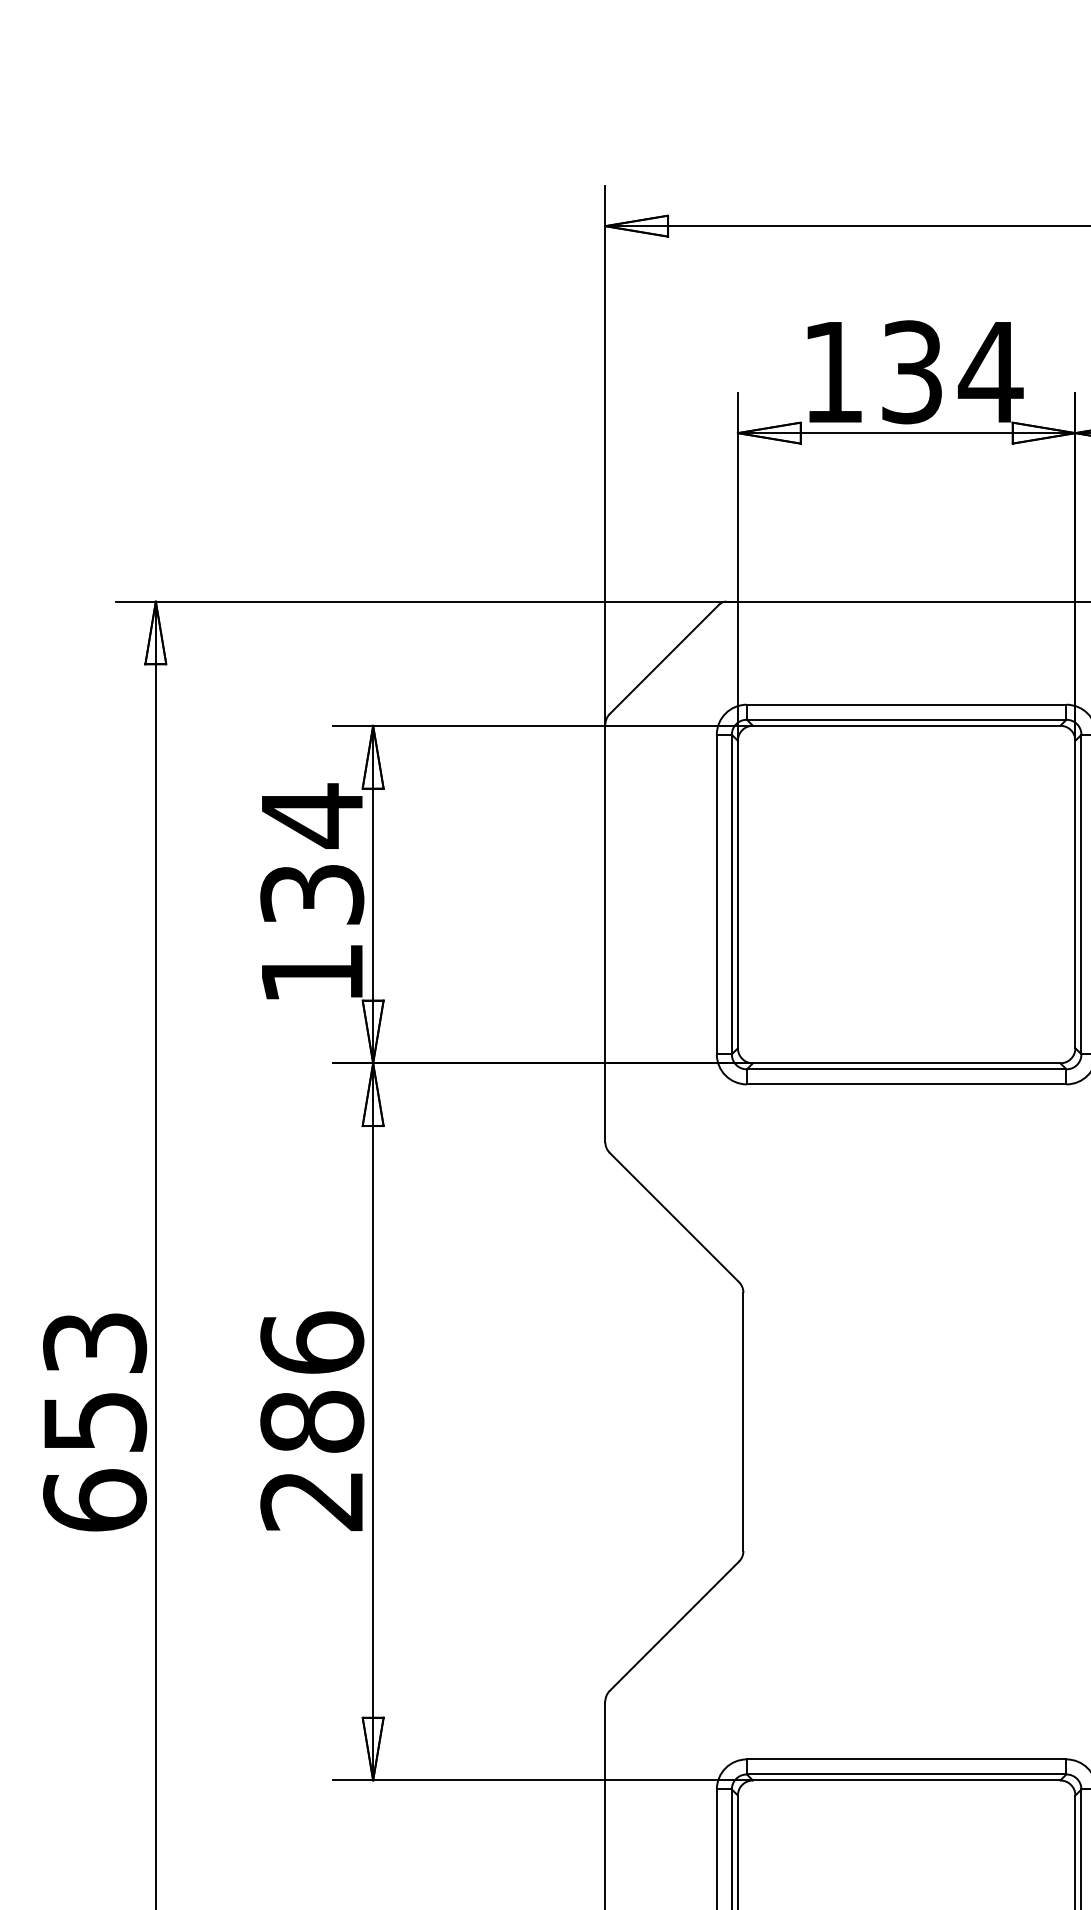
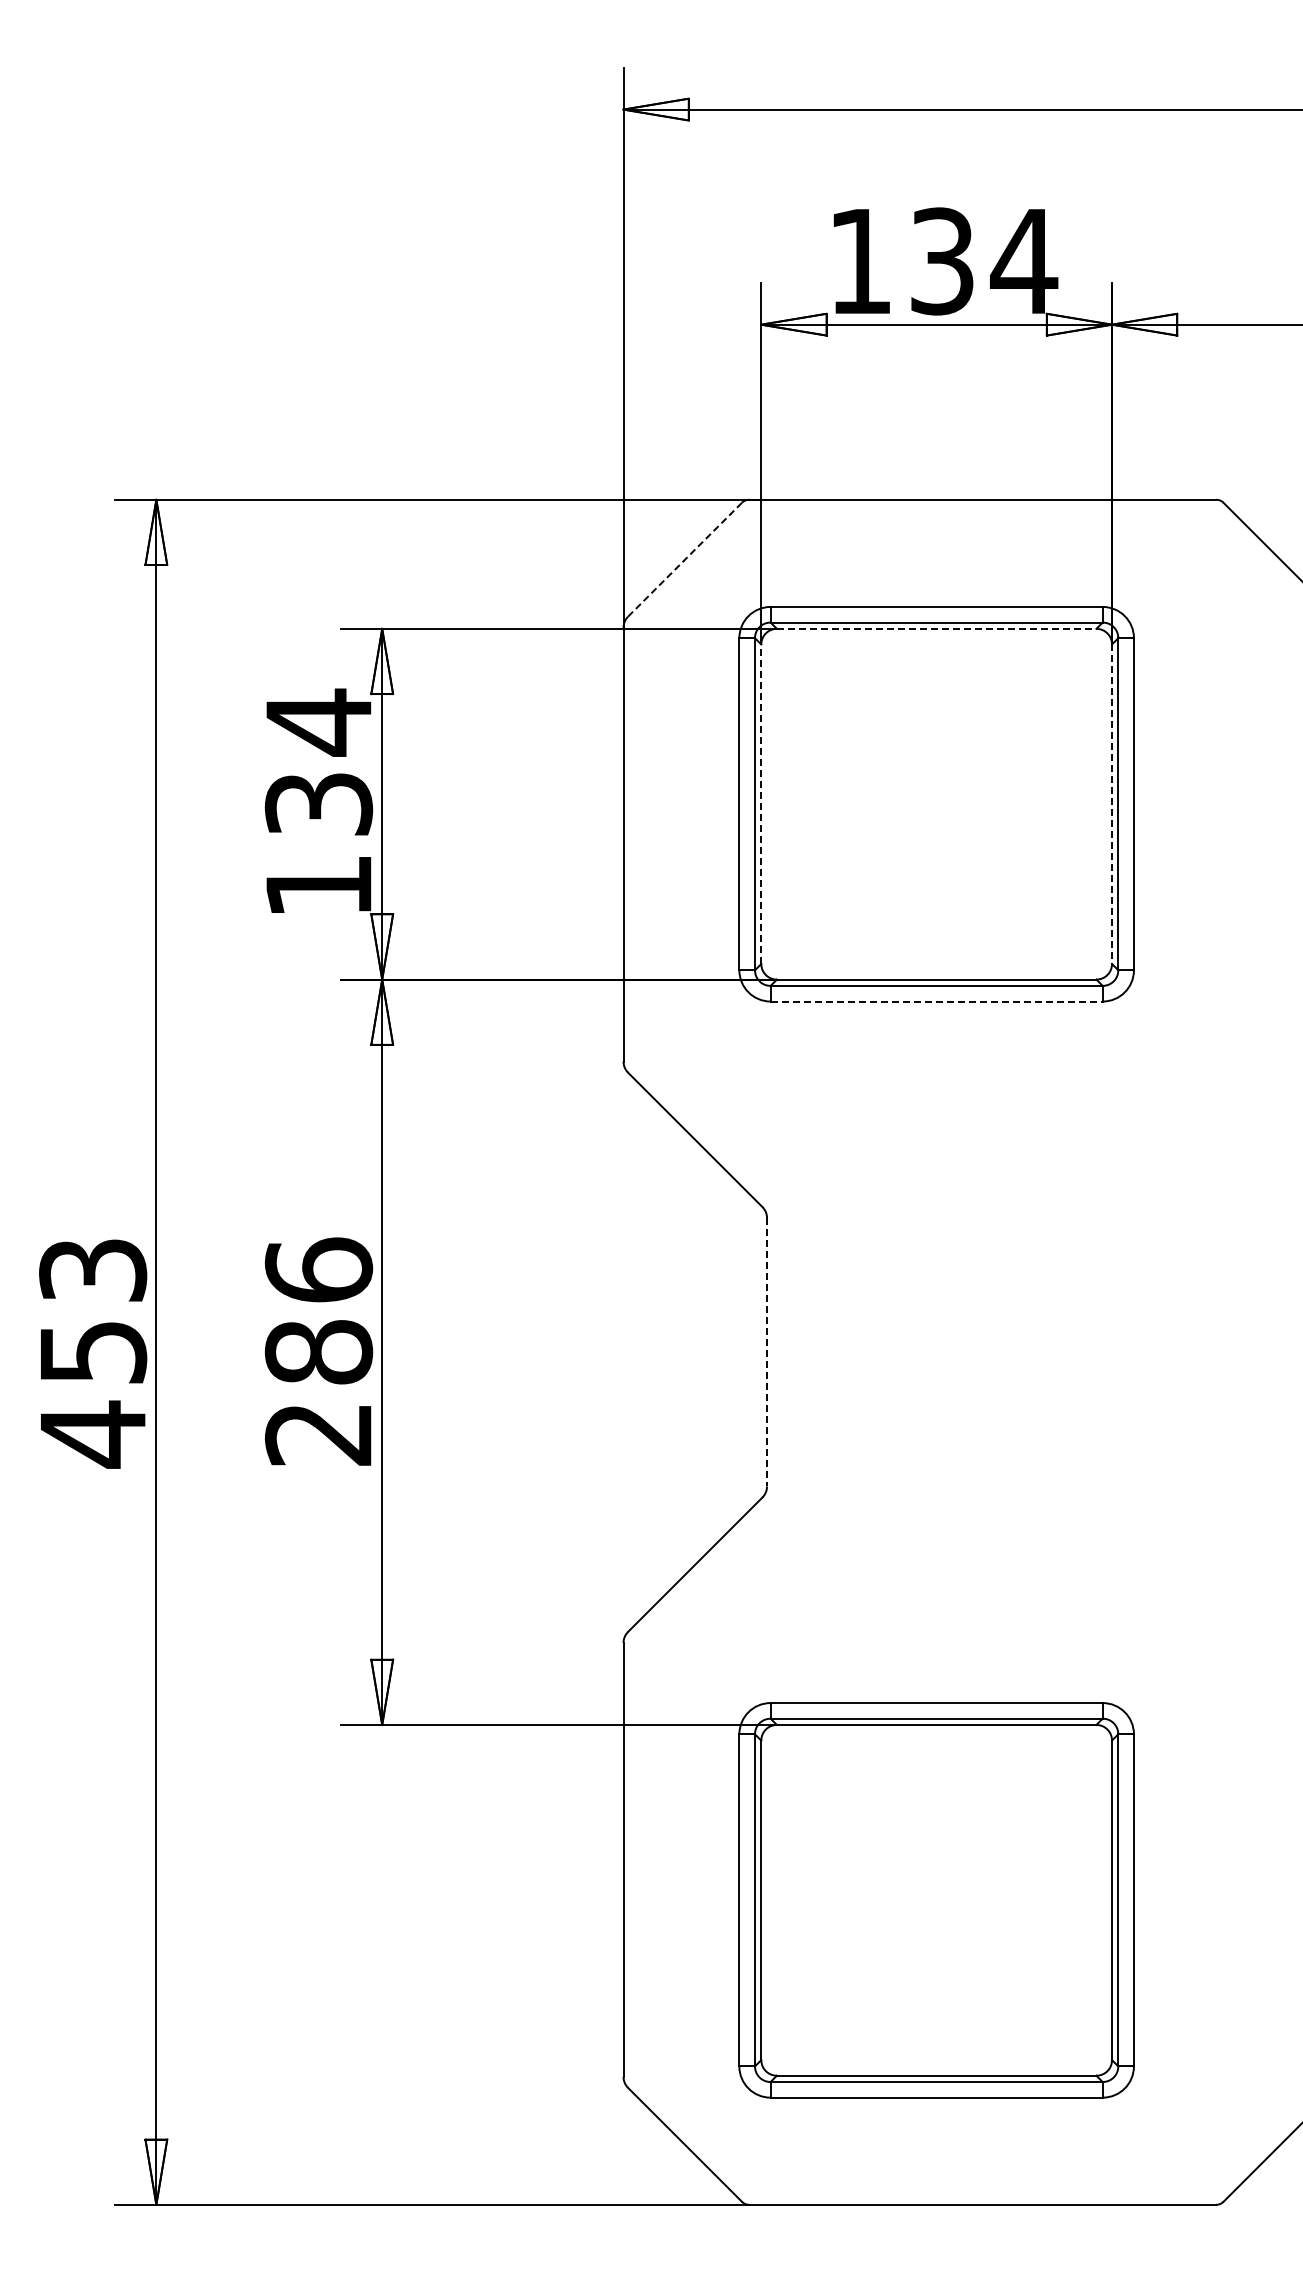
line: (664, 659) -> (685, 559), solid -> dashed
line: (906, 725) -> (936, 628), solid -> dashed
line: (738, 894) -> (761, 804), solid -> dashed
line: (1075, 894) -> (1112, 804), solid -> dashed
line: (907, 1084) -> (937, 1001), solid -> dashed
line: (743, 1422) -> (767, 1352), solid -> dashed
text: (95, 1501) -> (93, 1434), 653 -> 453

